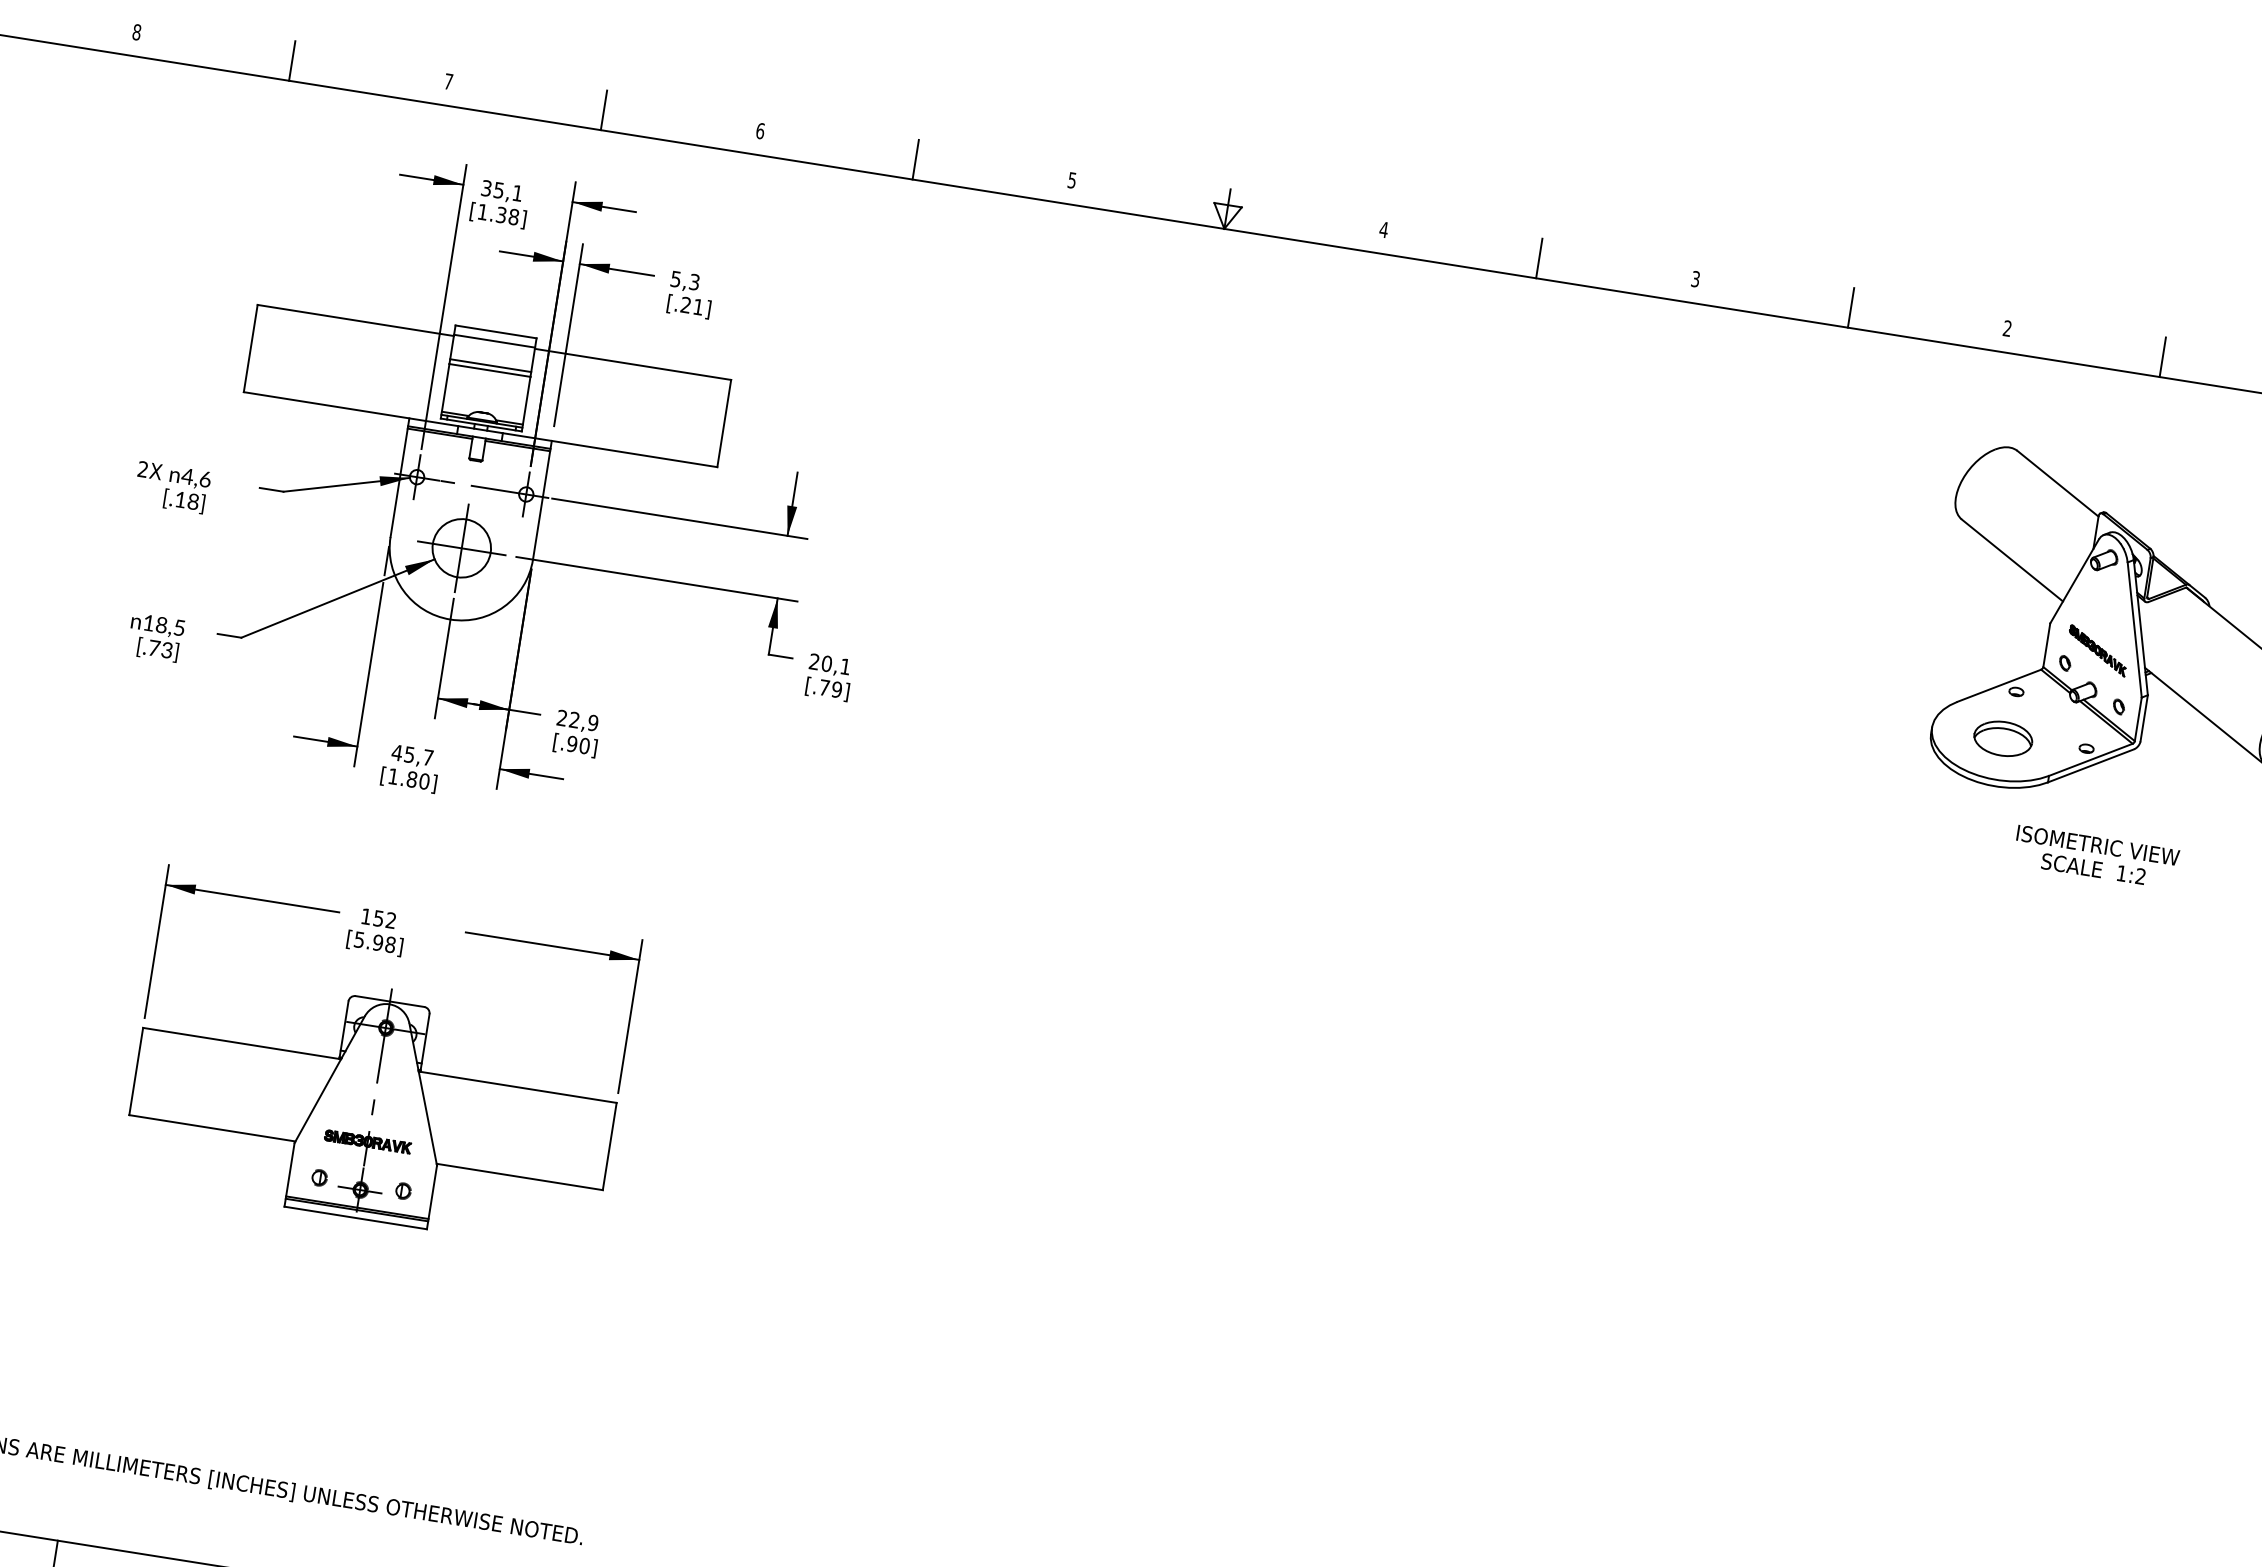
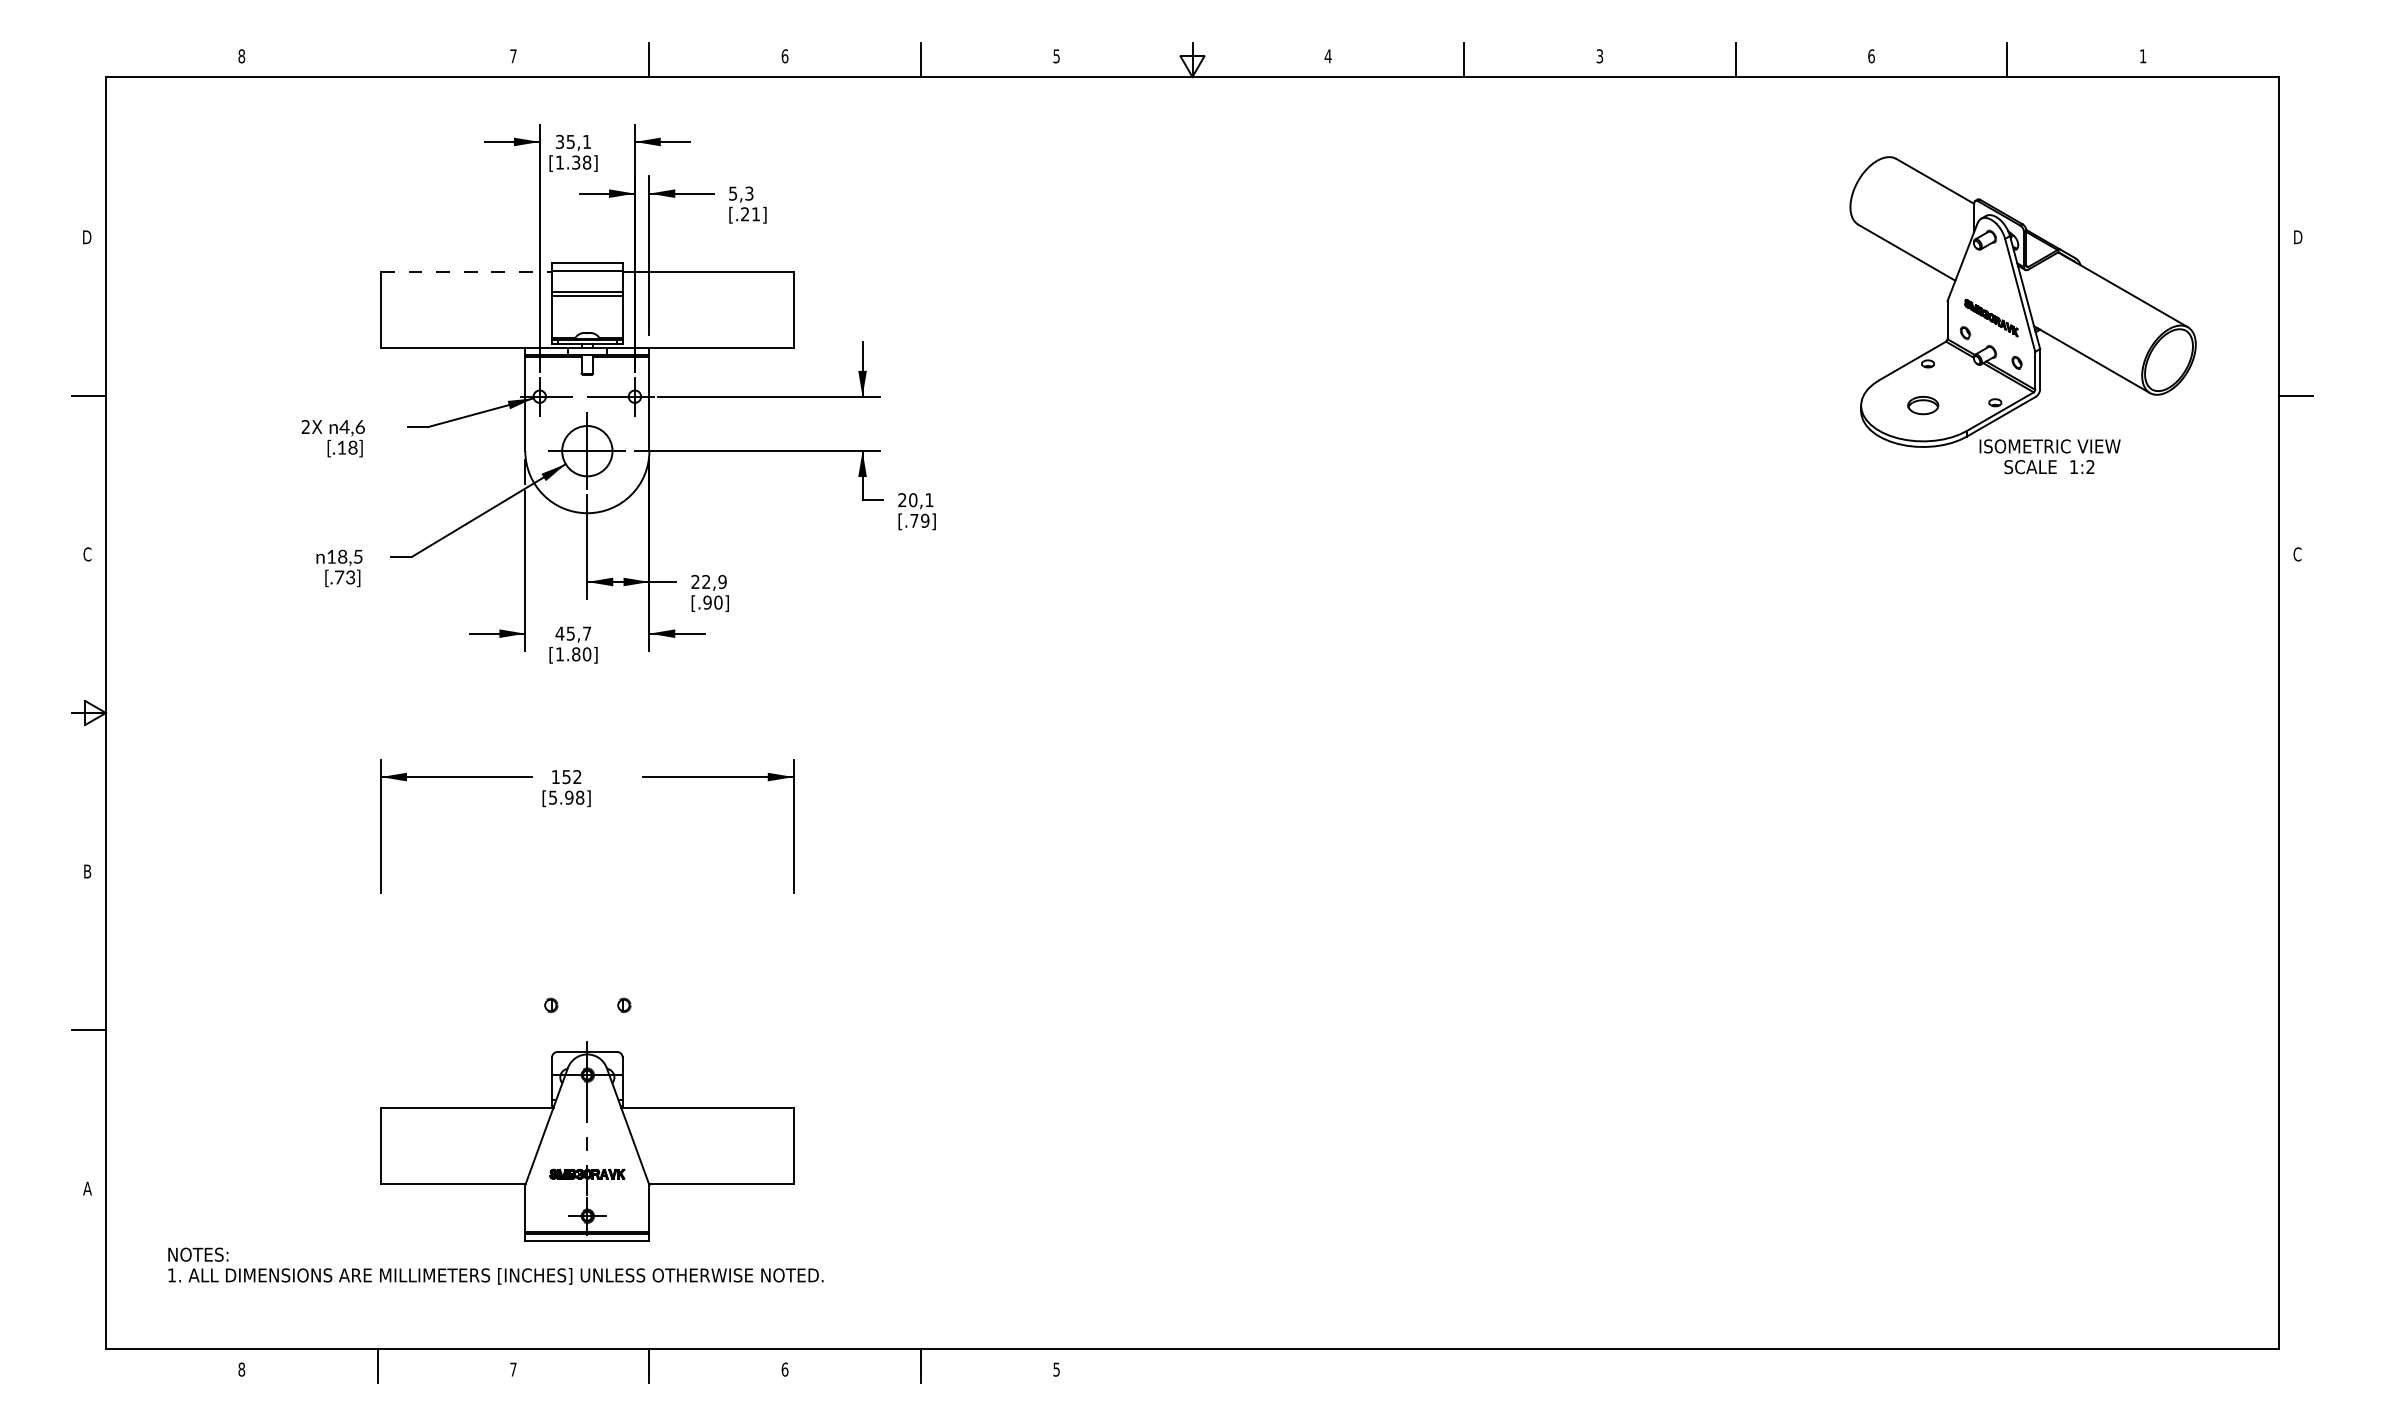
line: (292, 60) -> (377, 59), removed
line: (356, 320) -> (467, 271), solid -> dashed
text: (2007, 328) -> (1871, 56), 2 -> 6
part: (2003, 738) -> (1923, 405), size x0.6
text: (2095, 856) -> (2049, 456), moved
part: (373, 1104) -> (587, 1141), moved

